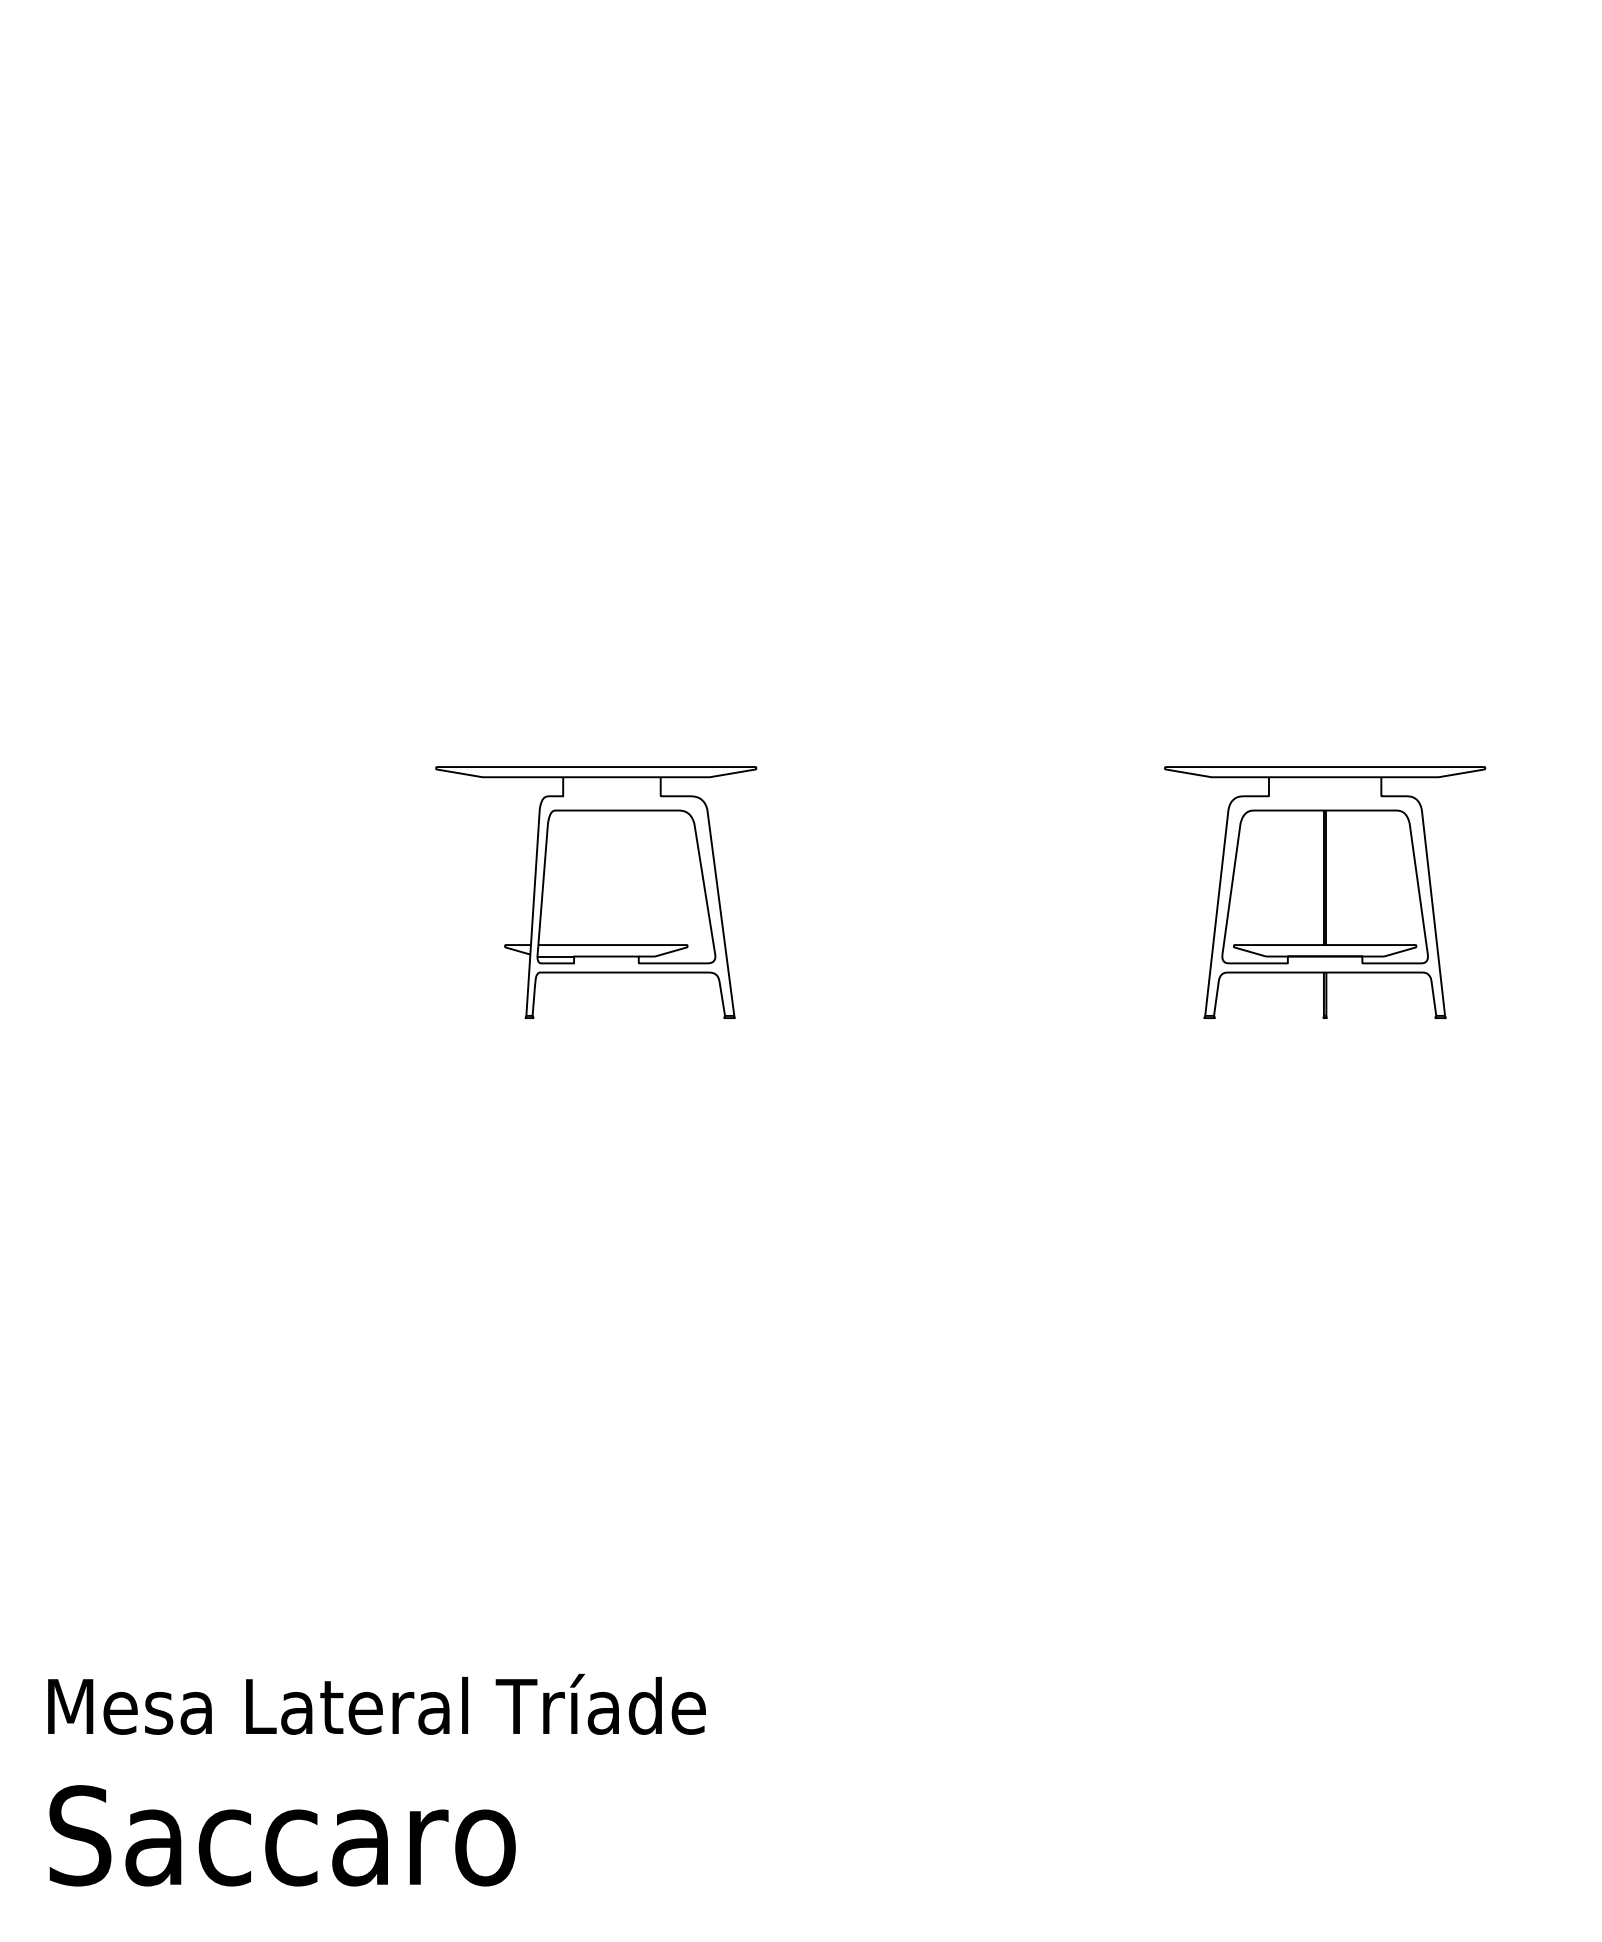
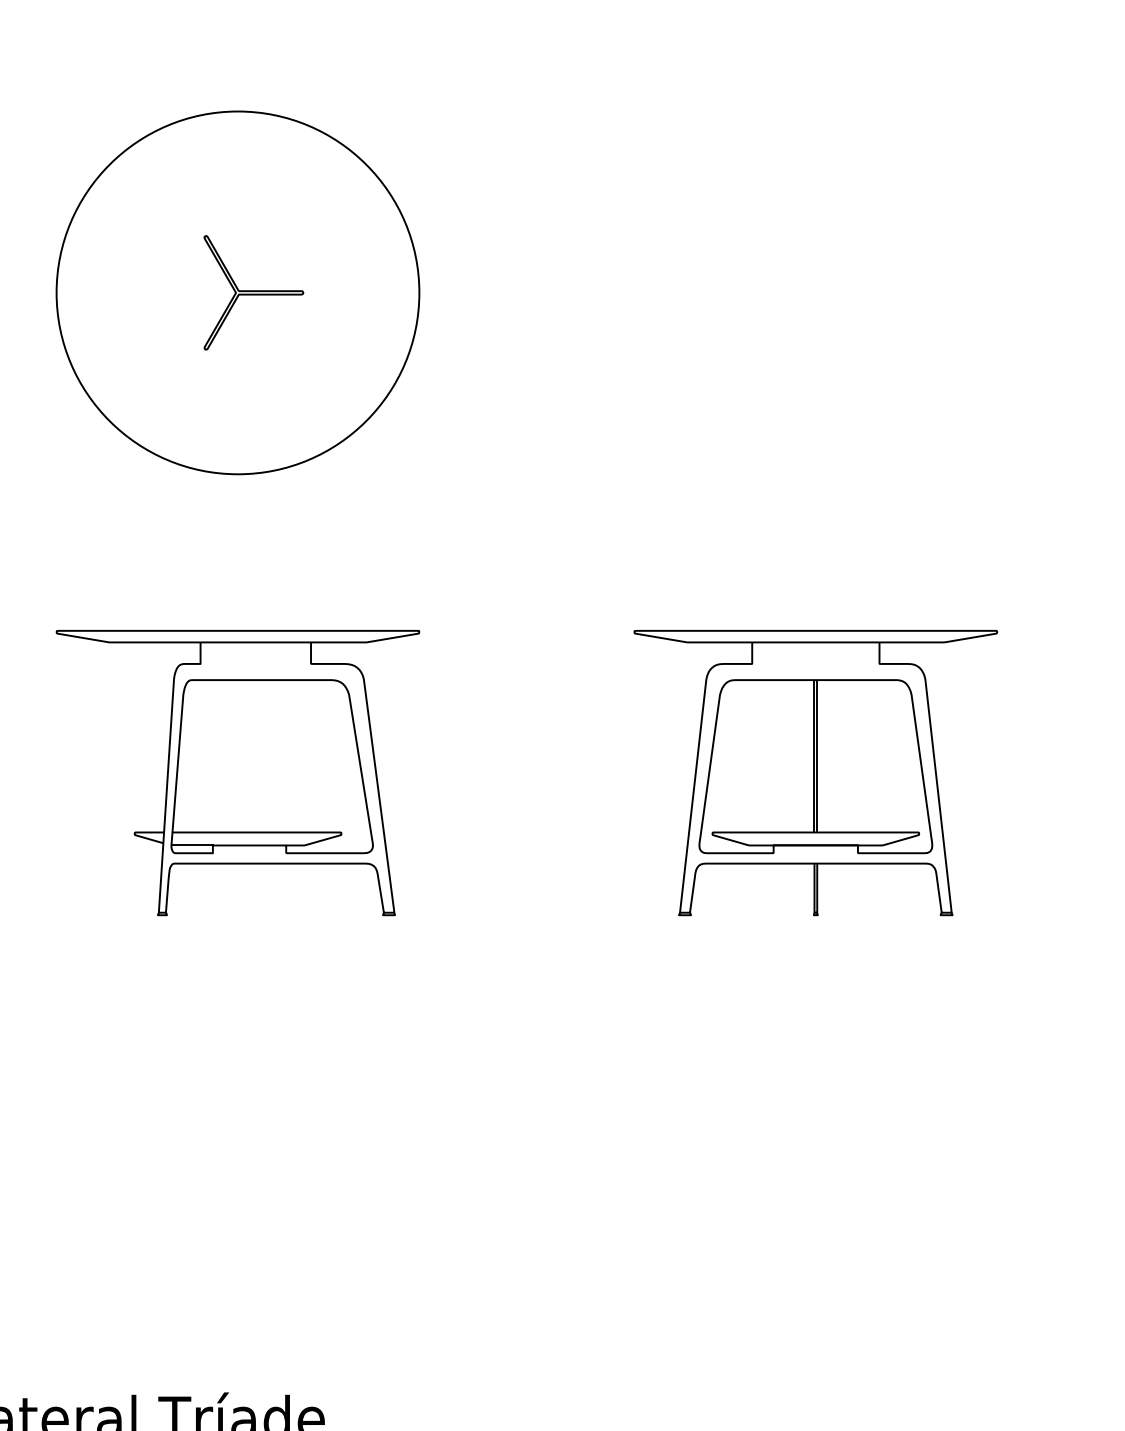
part: (595, 286) -> (237, 292), added
part: (595, 892) -> (237, 772), size x1.43
part: (1324, 892) -> (815, 772), size x1.43

